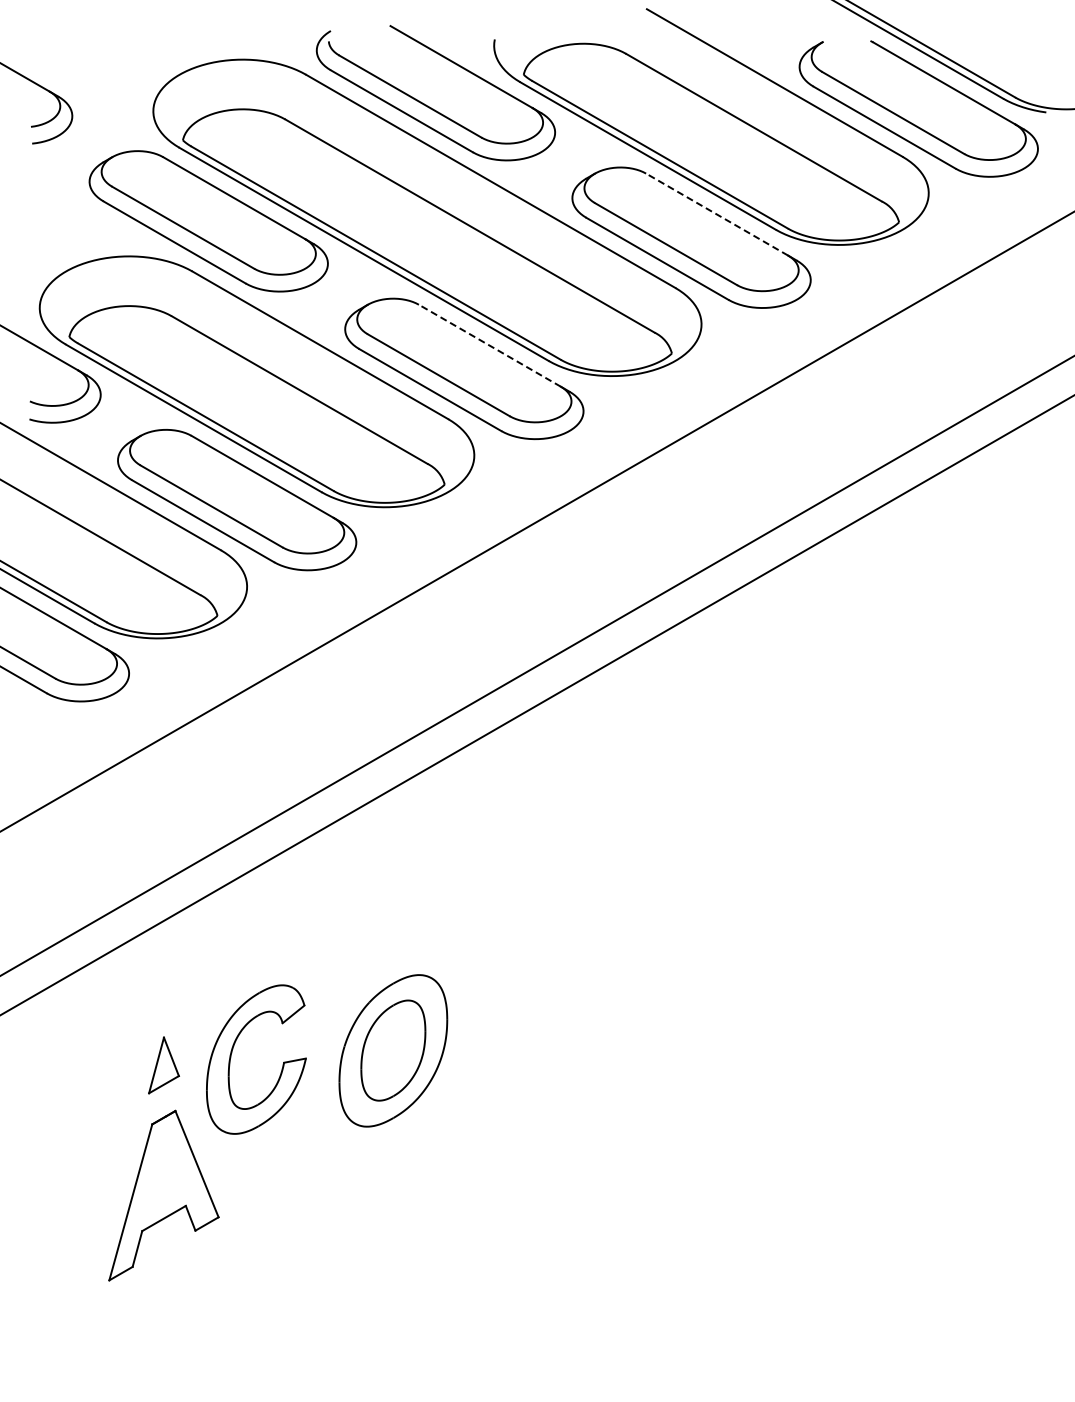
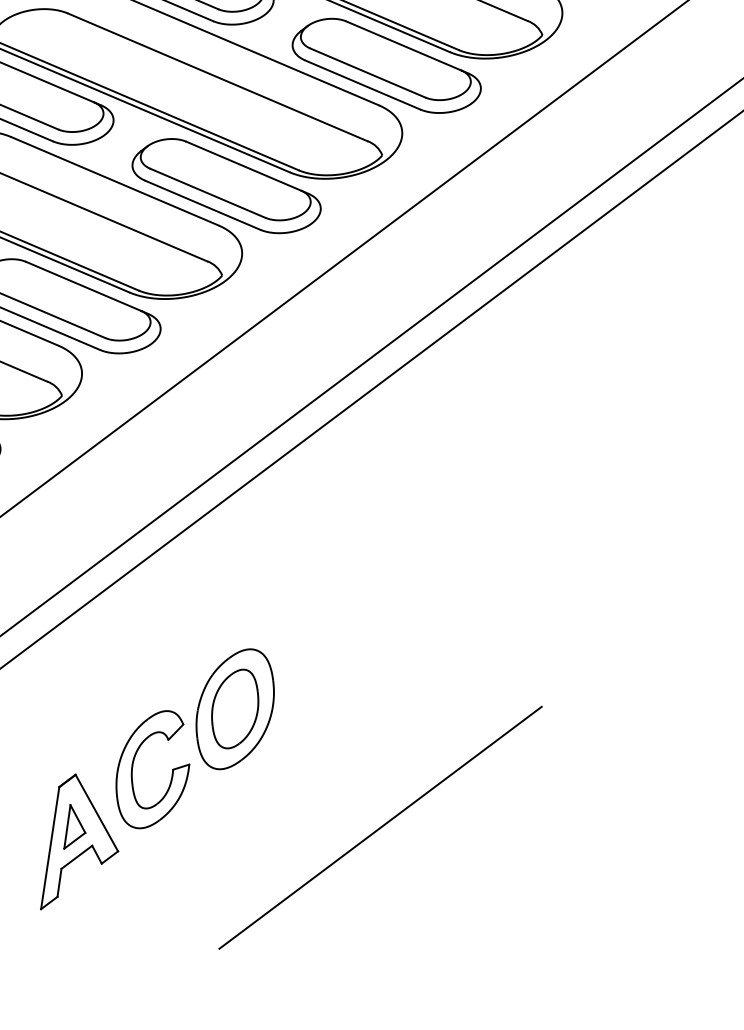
line: (717, 214) -> (404, 45), dashed -> solid
line: (489, 345) -> (243, 166), dashed -> solid
part: (232, 1053) -> (133, 767), moved
part: (163, 1065) -> (72, 826), moved
line: (563, 1227) -> (380, 827), added

